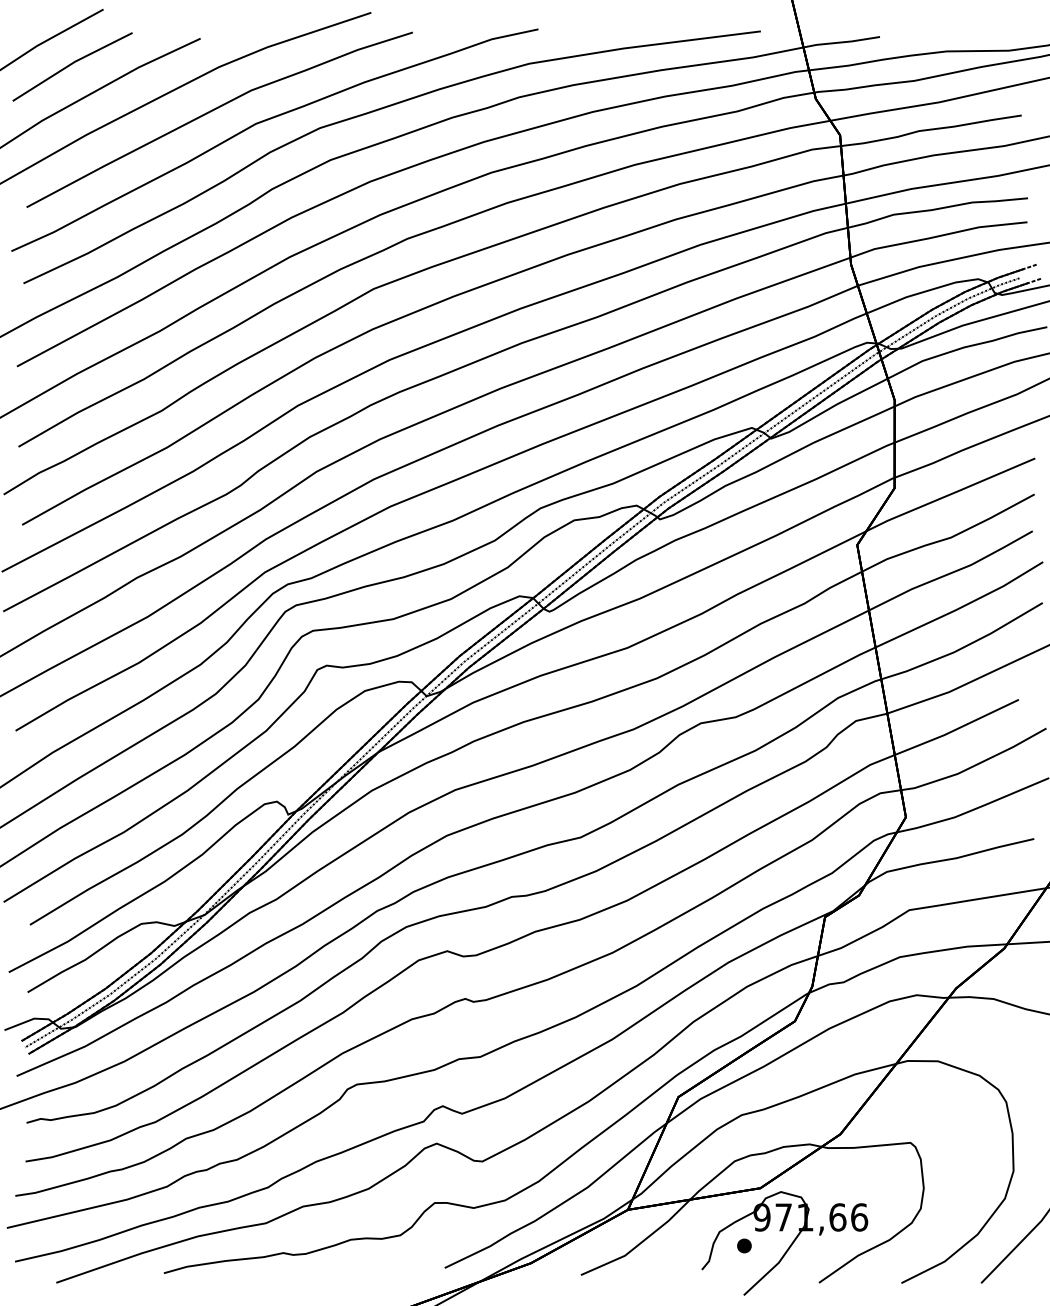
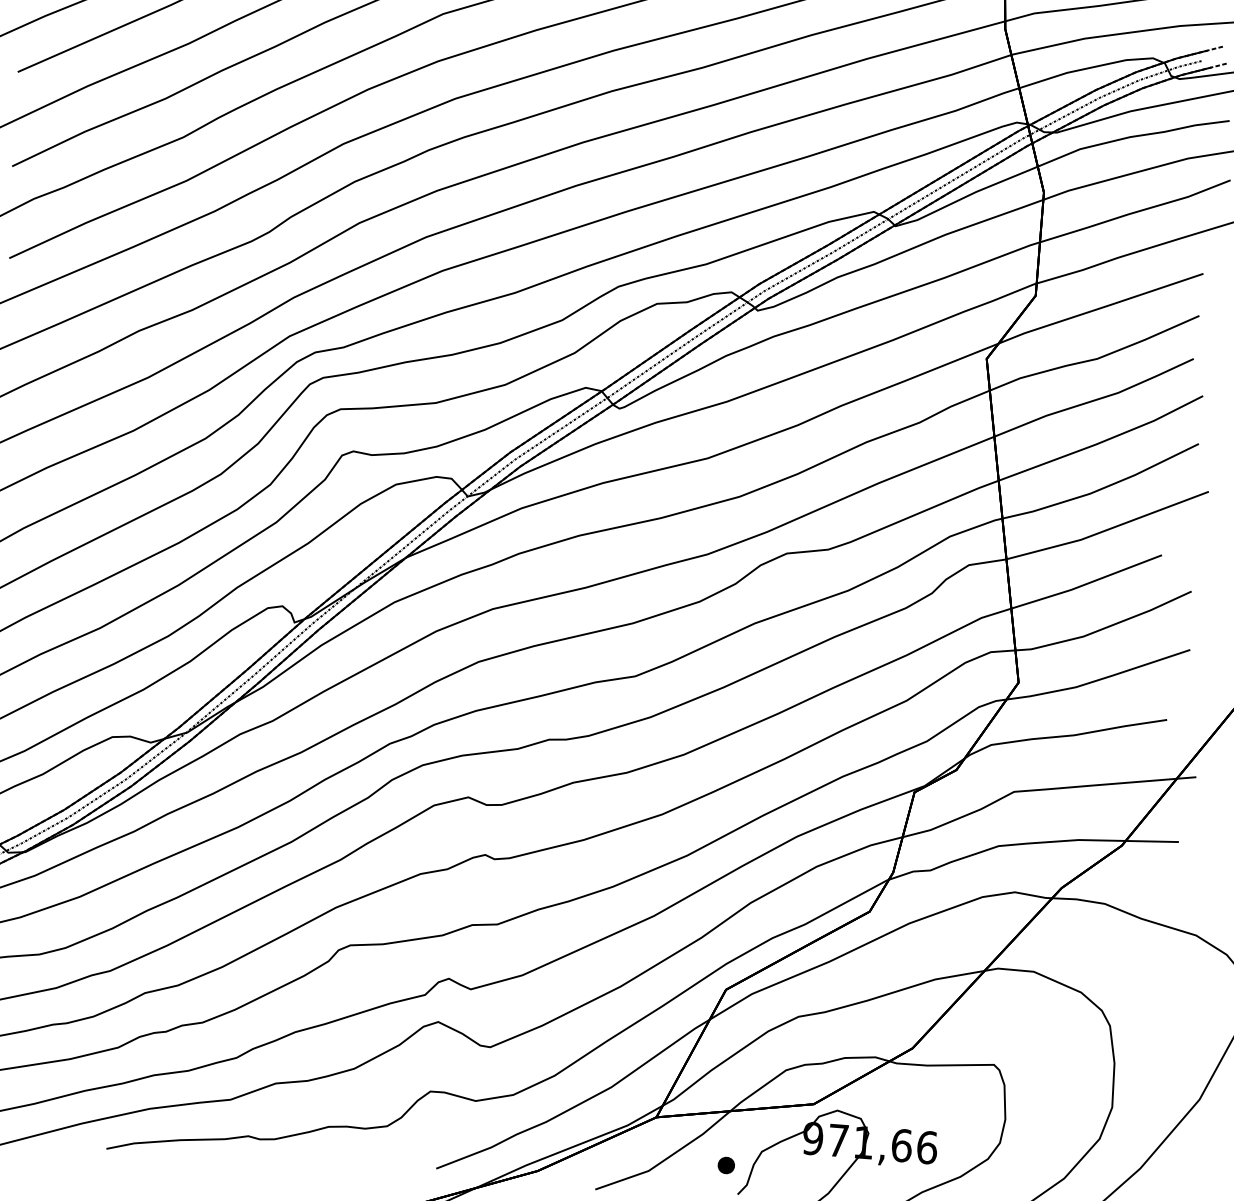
part: (744, 1245) -> (726, 1164), moved

